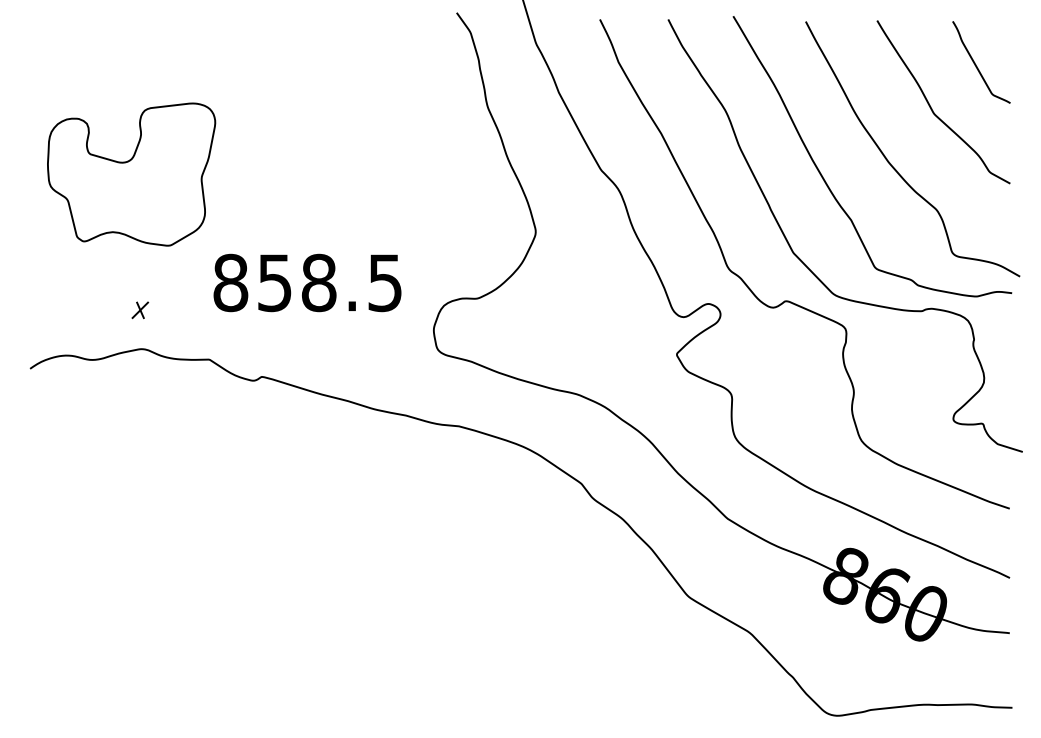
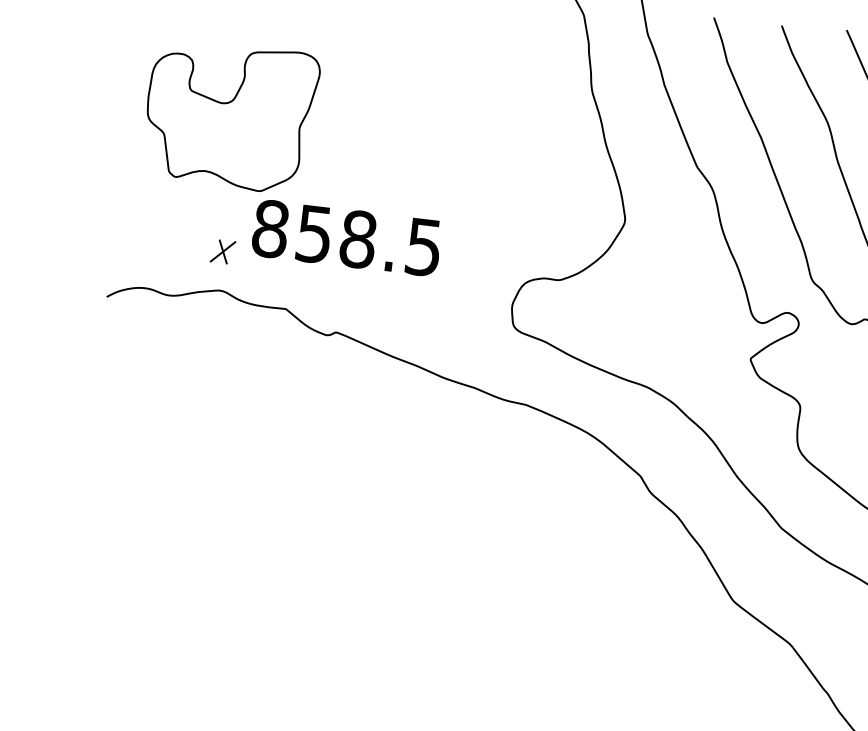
text: (307, 282) -> (346, 237), moved
part: (140, 310) -> (223, 252), size x1.43

